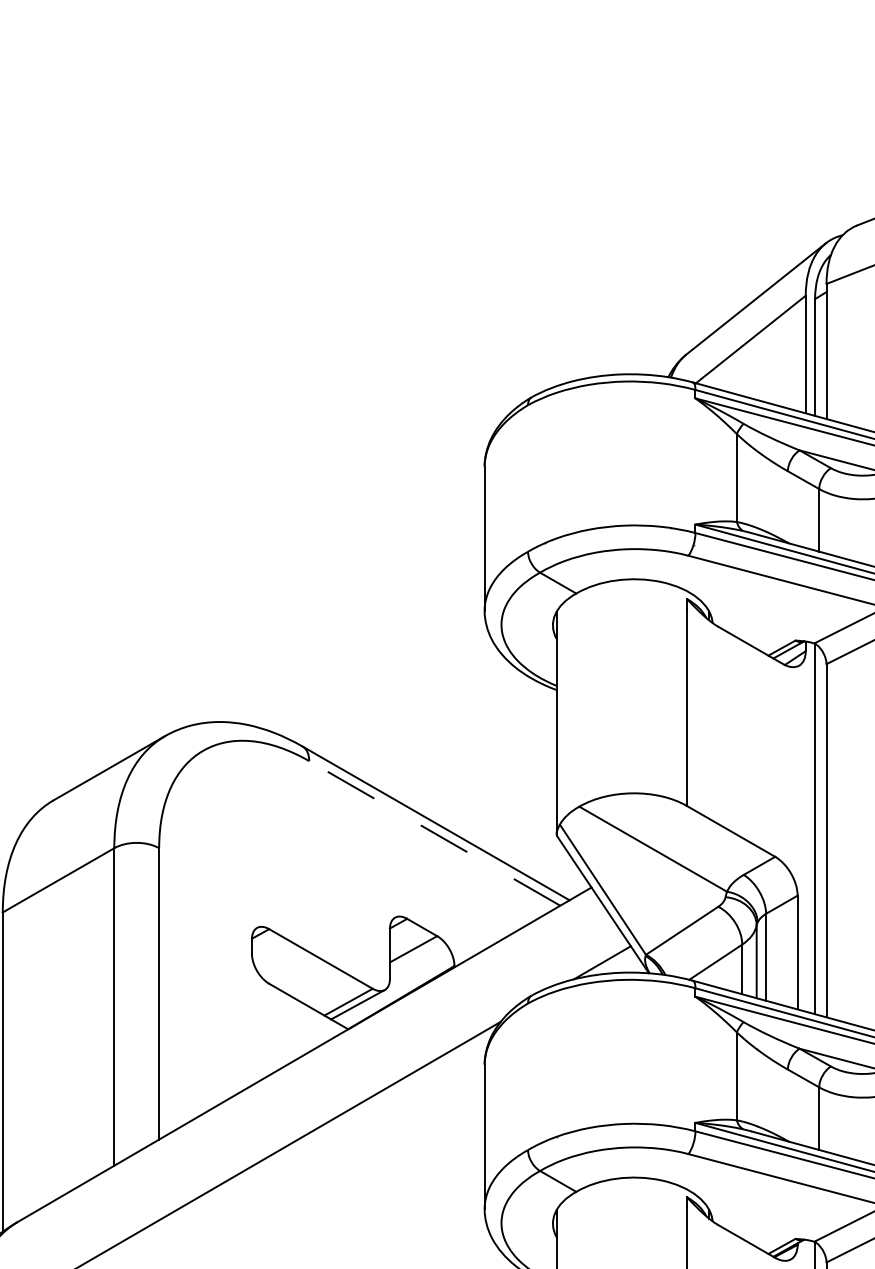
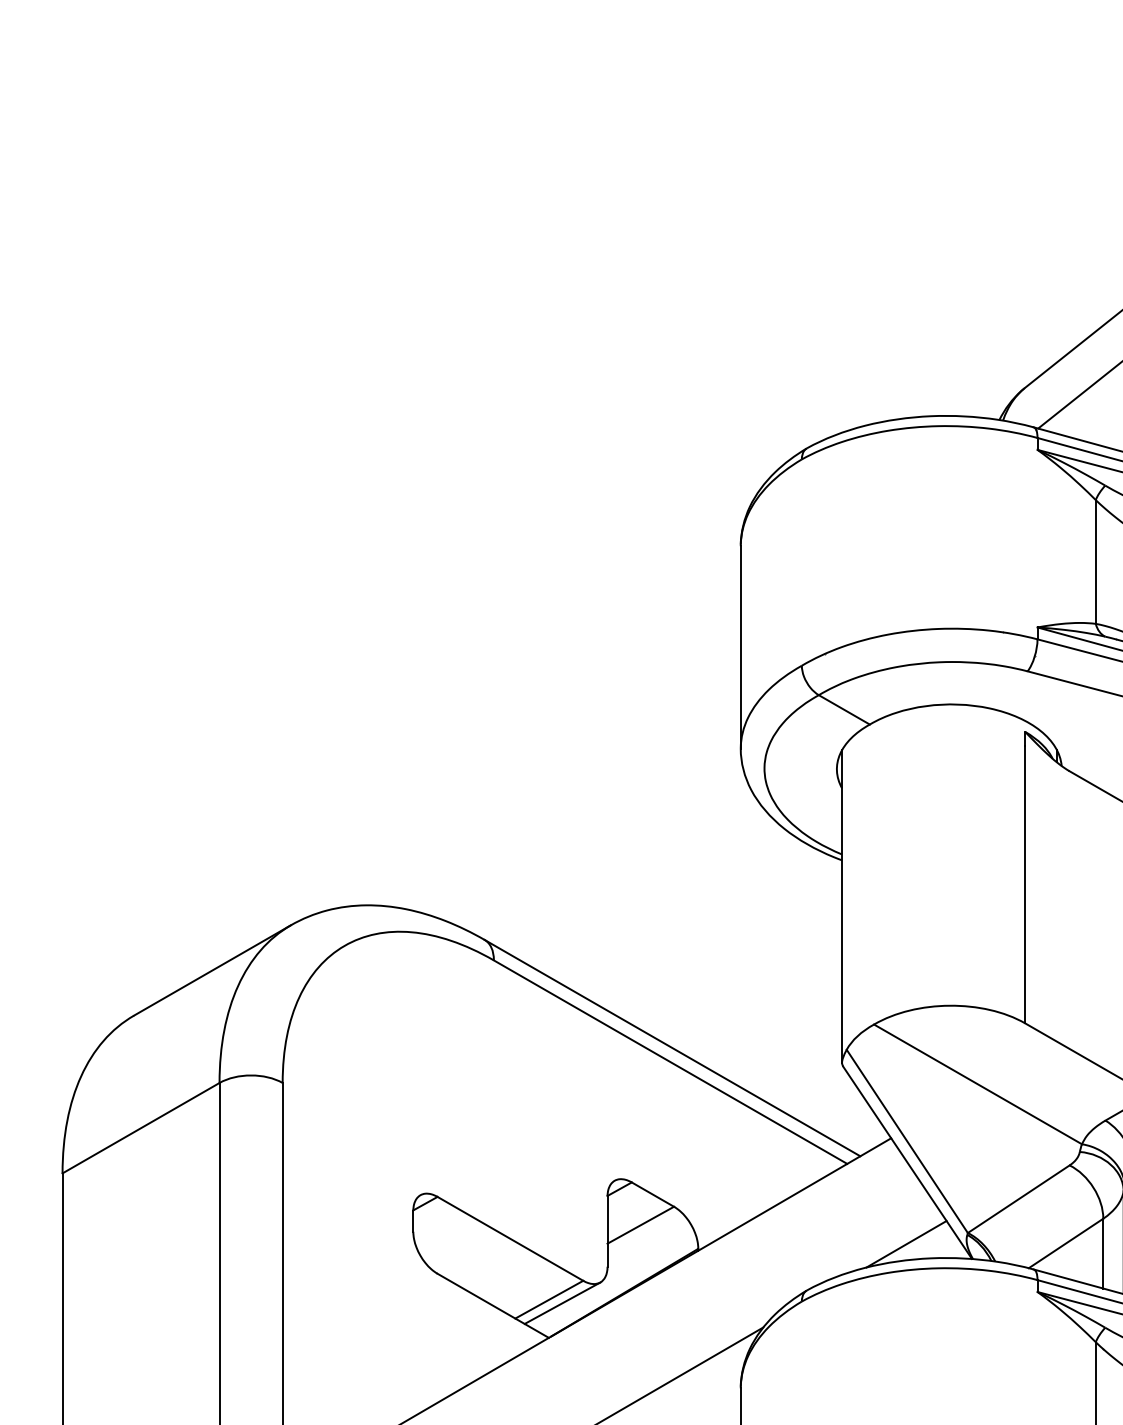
line: (434, 833) -> (670, 1062), dashed -> solid

